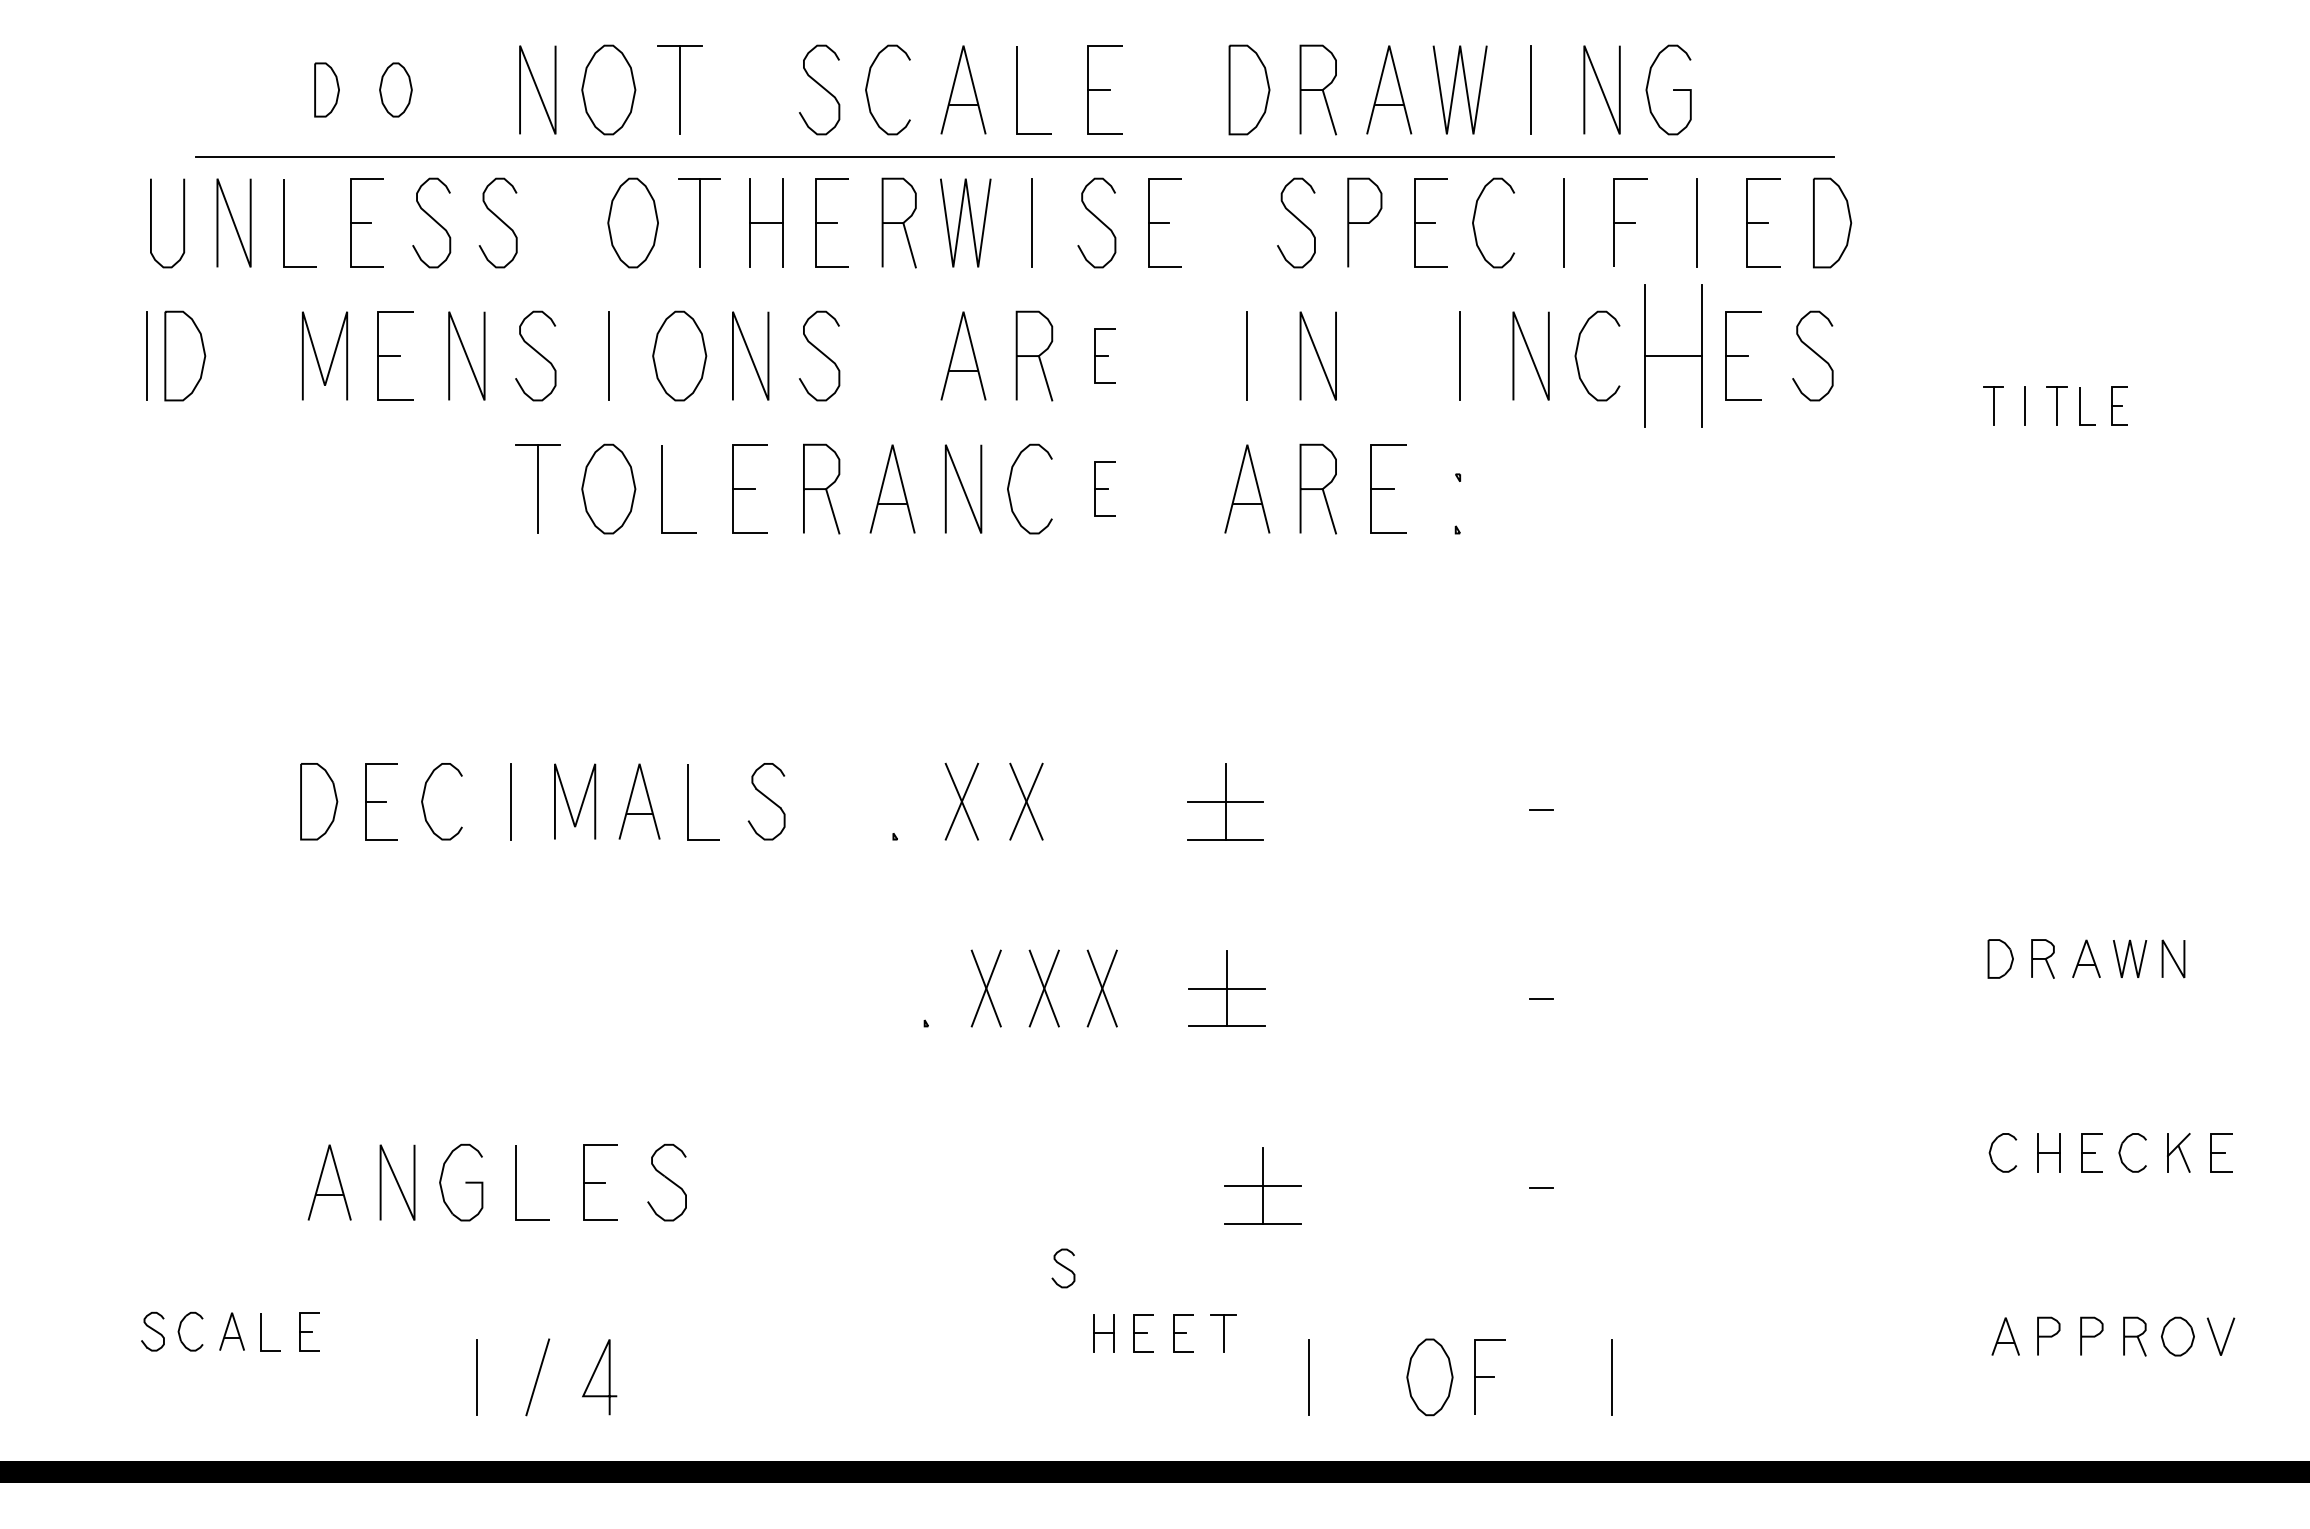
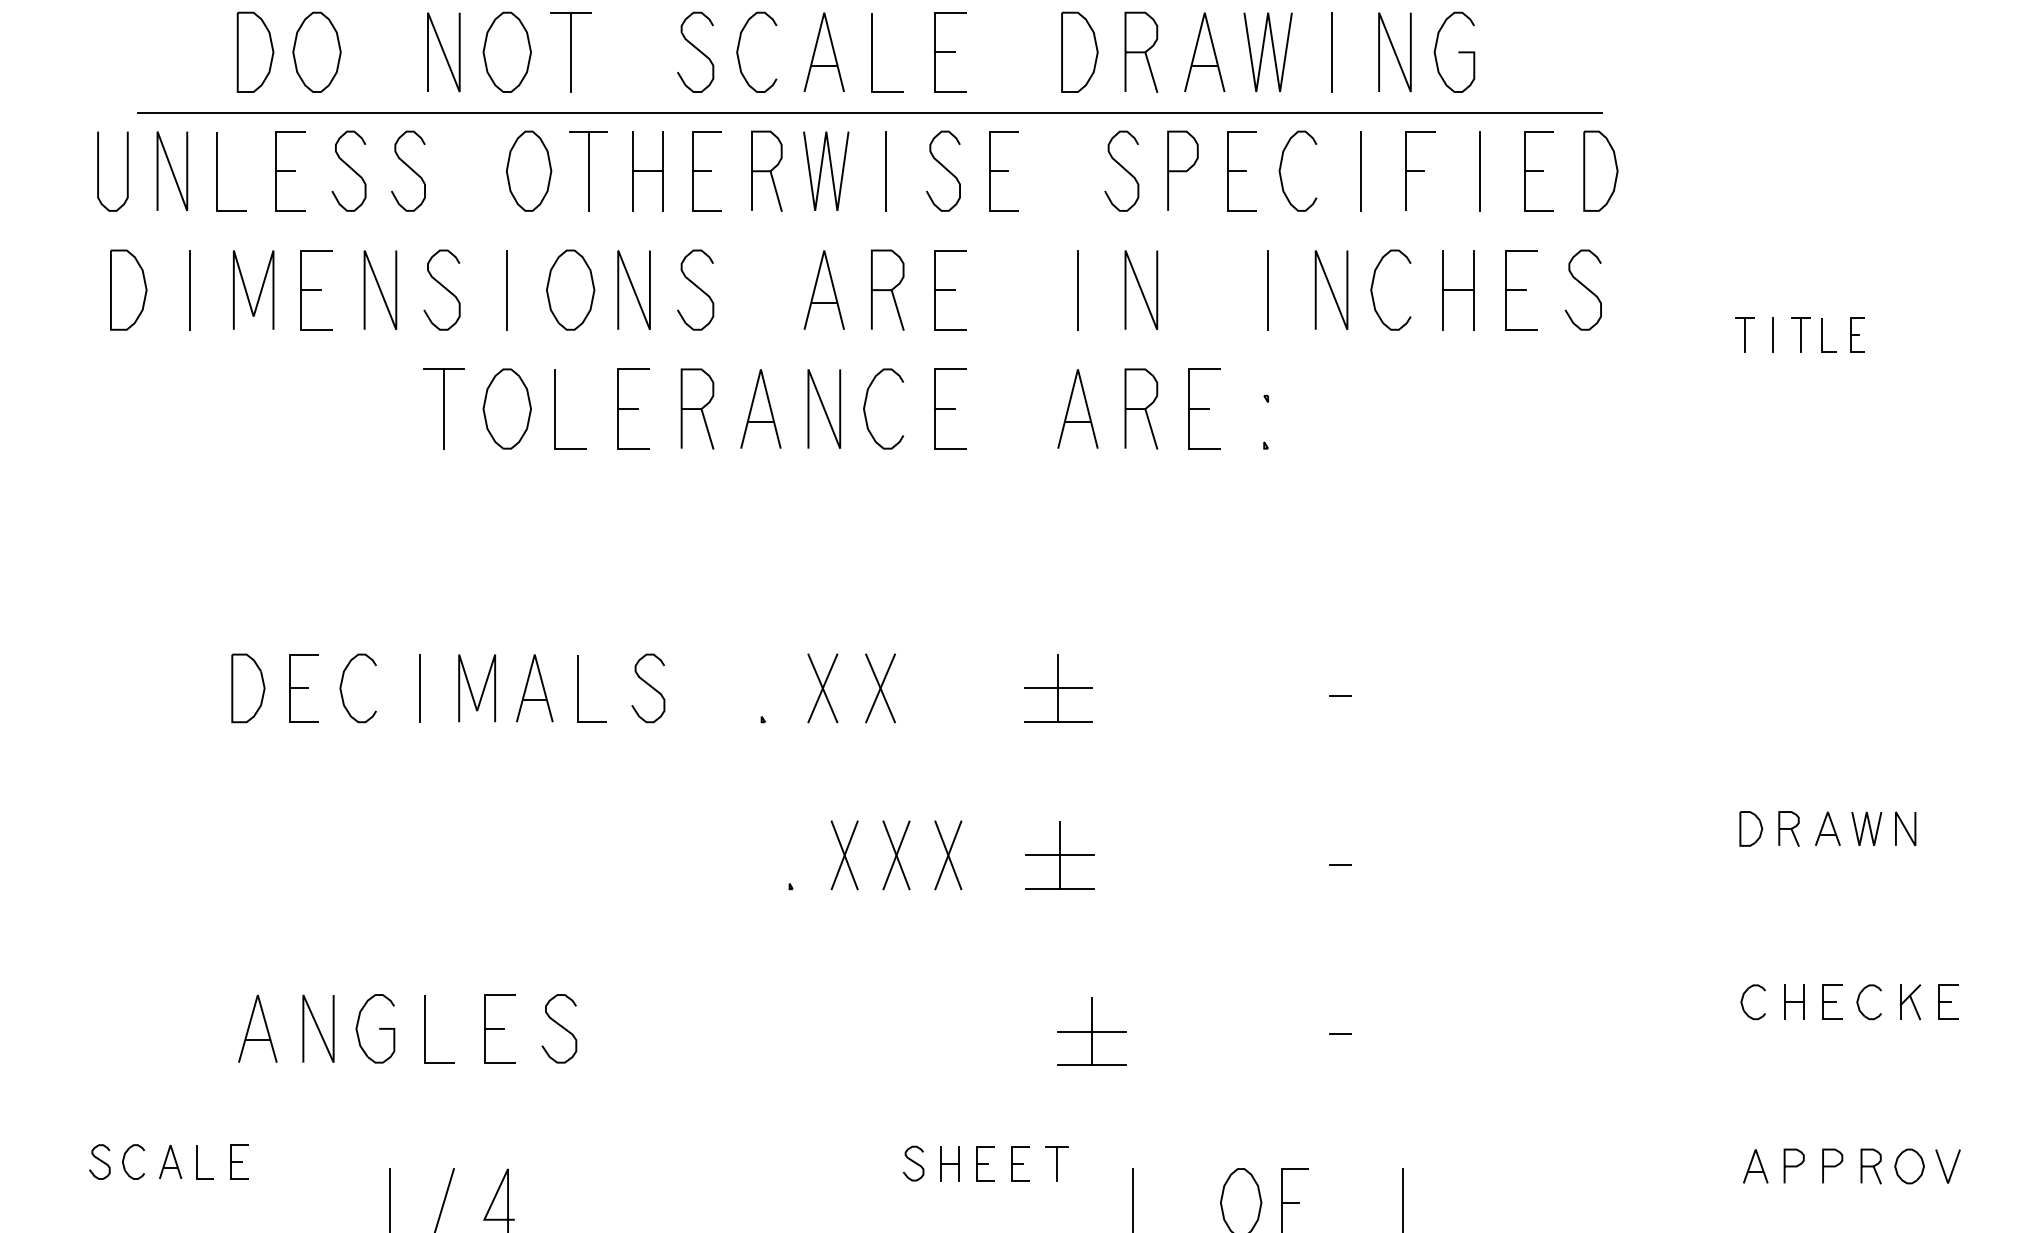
part: (326, 89) -> (254, 51), size x1.67
part: (395, 89) -> (316, 51), size x1.67
line: (146, 355) -> (189, 289), moved
part: (1104, 355) -> (950, 289), size x1.67
part: (1672, 355) -> (1457, 289), size x0.62
part: (1104, 488) -> (950, 408), size x1.67
curve: (1063, 1267) -> (913, 1162), moved

